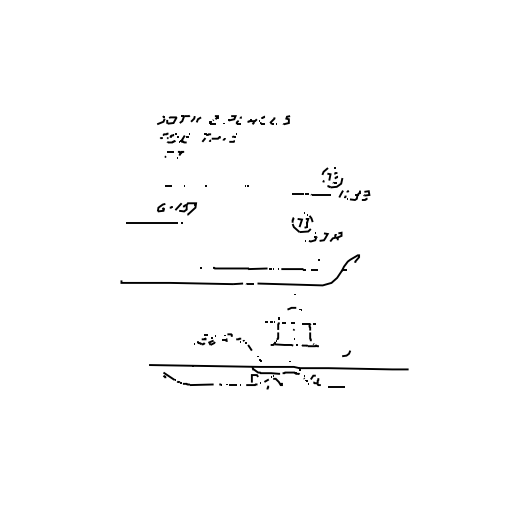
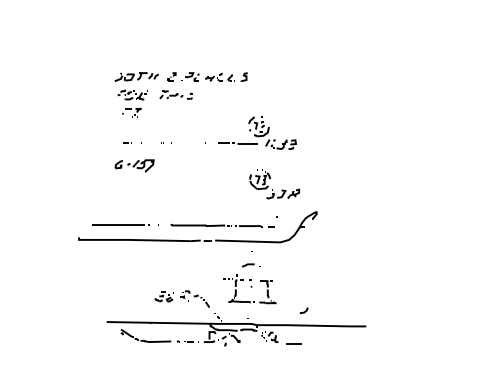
part: (331, 183) -> (258, 132), moved
line: (154, 222) -> (121, 224), moved
part: (294, 308) -> (252, 265), size x1.43

